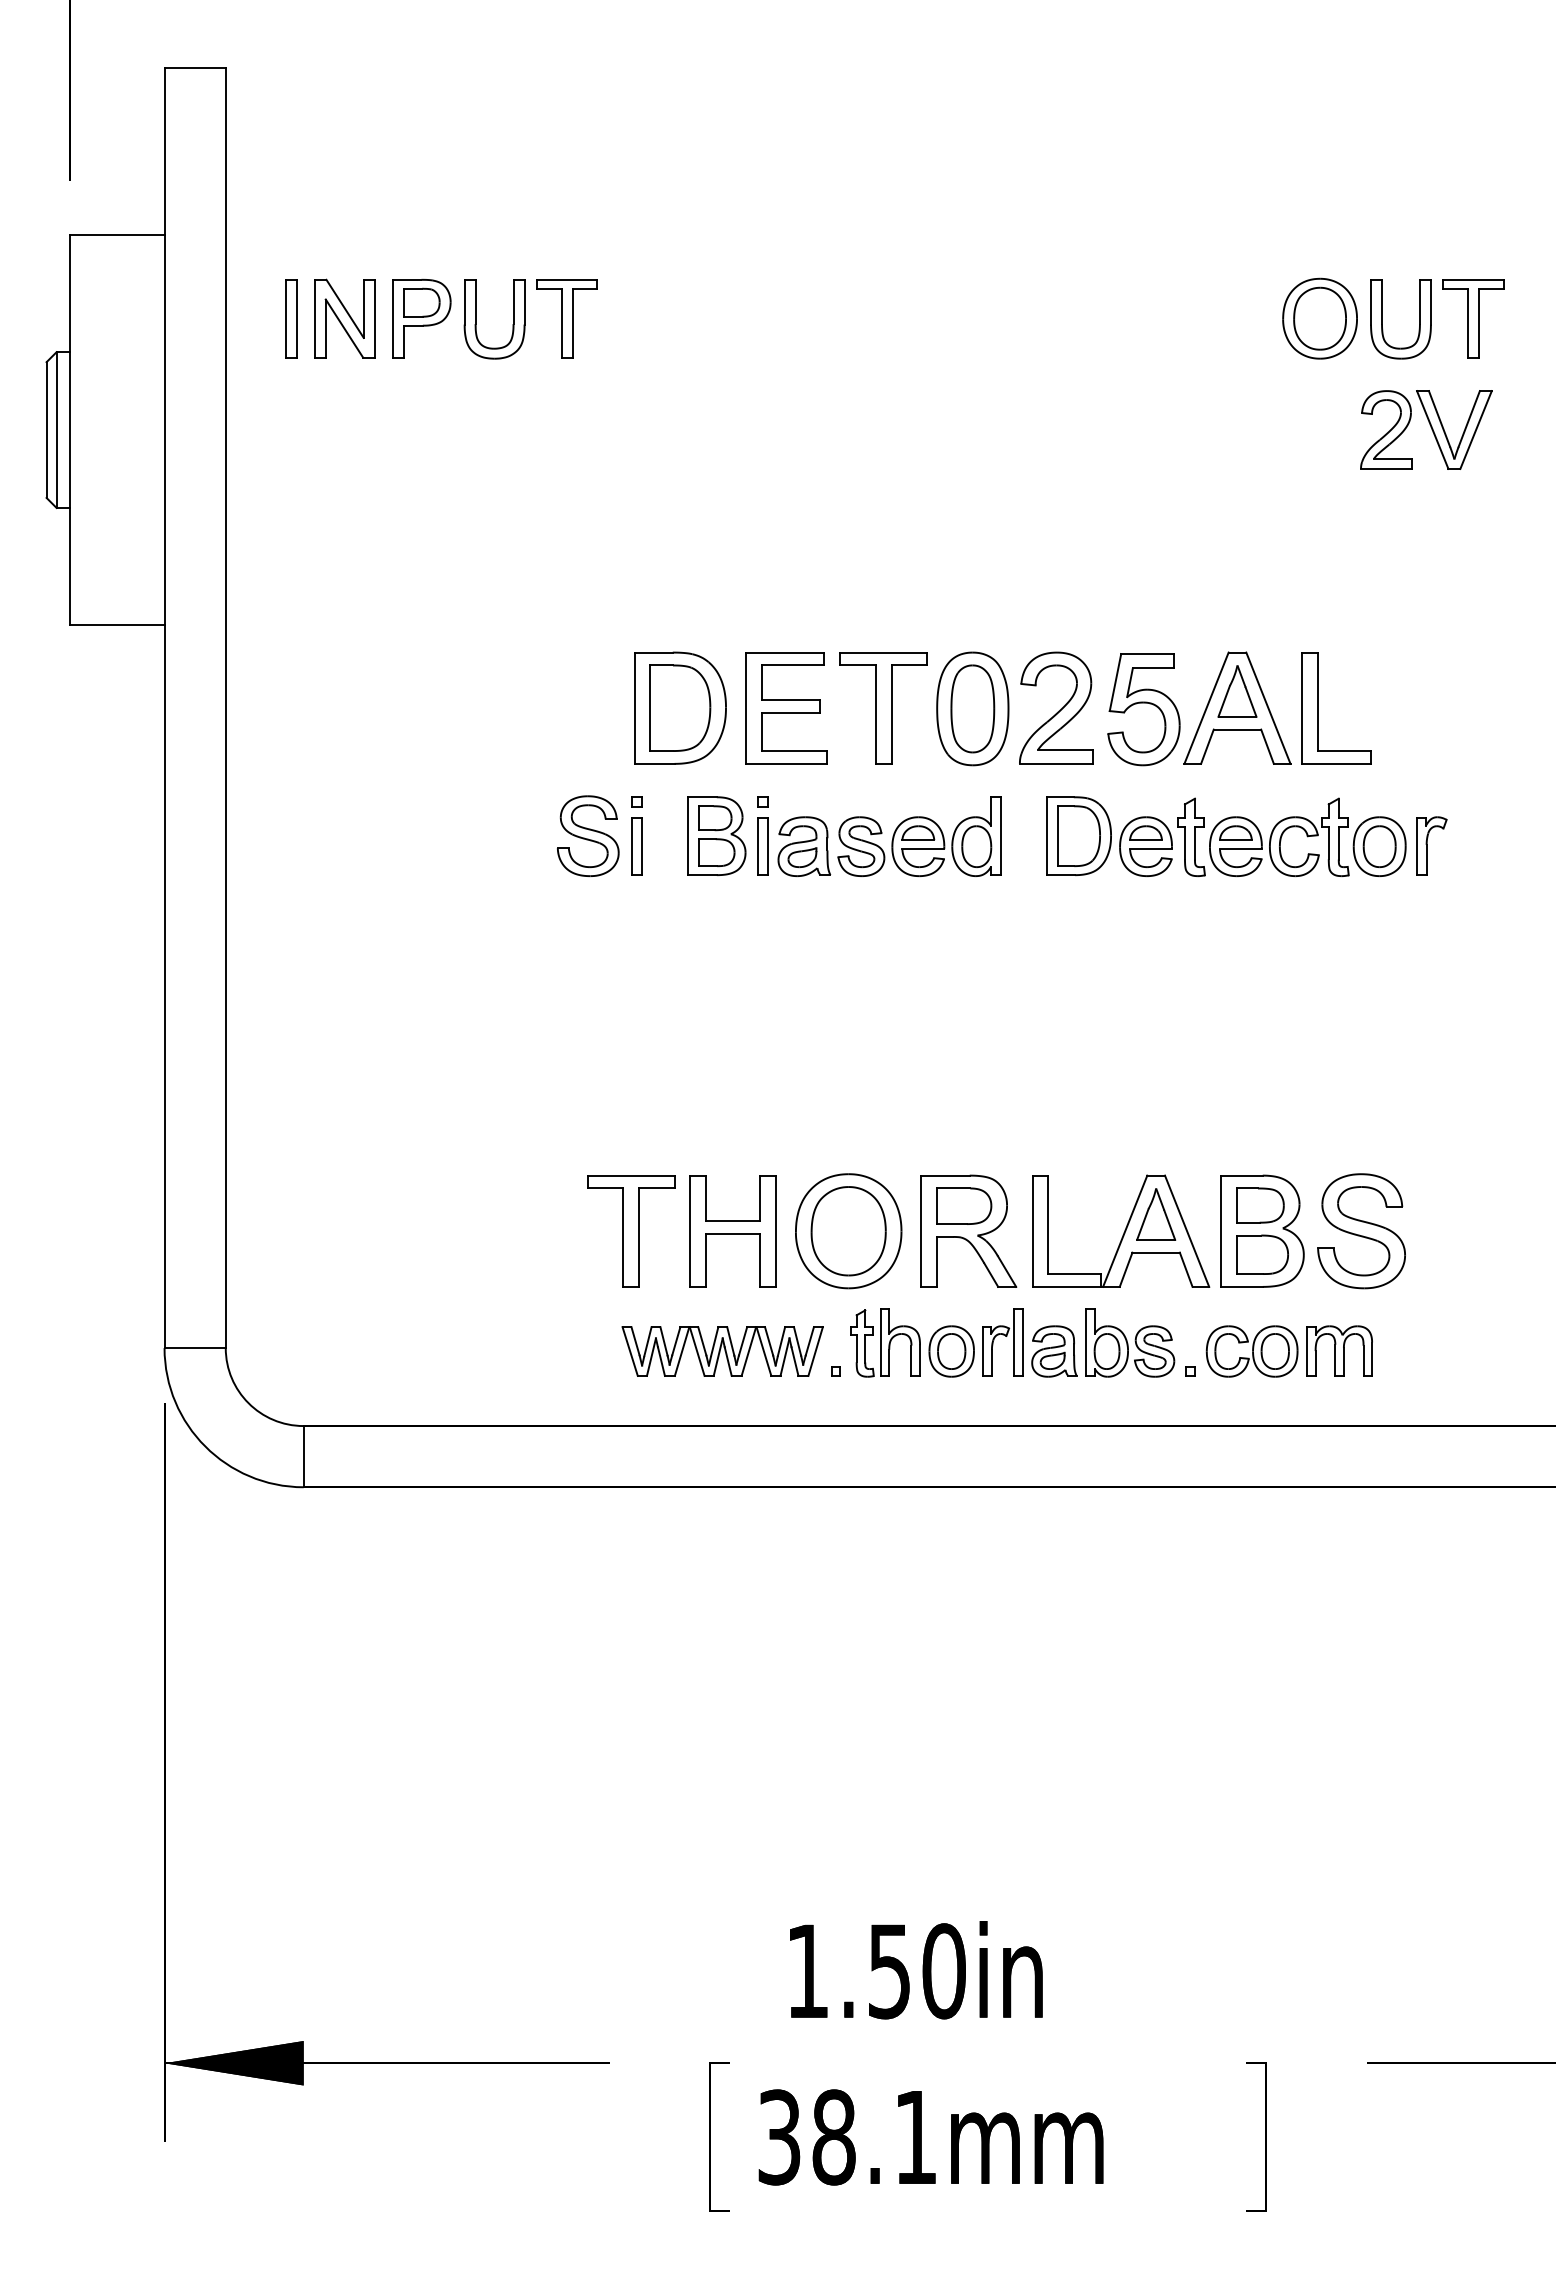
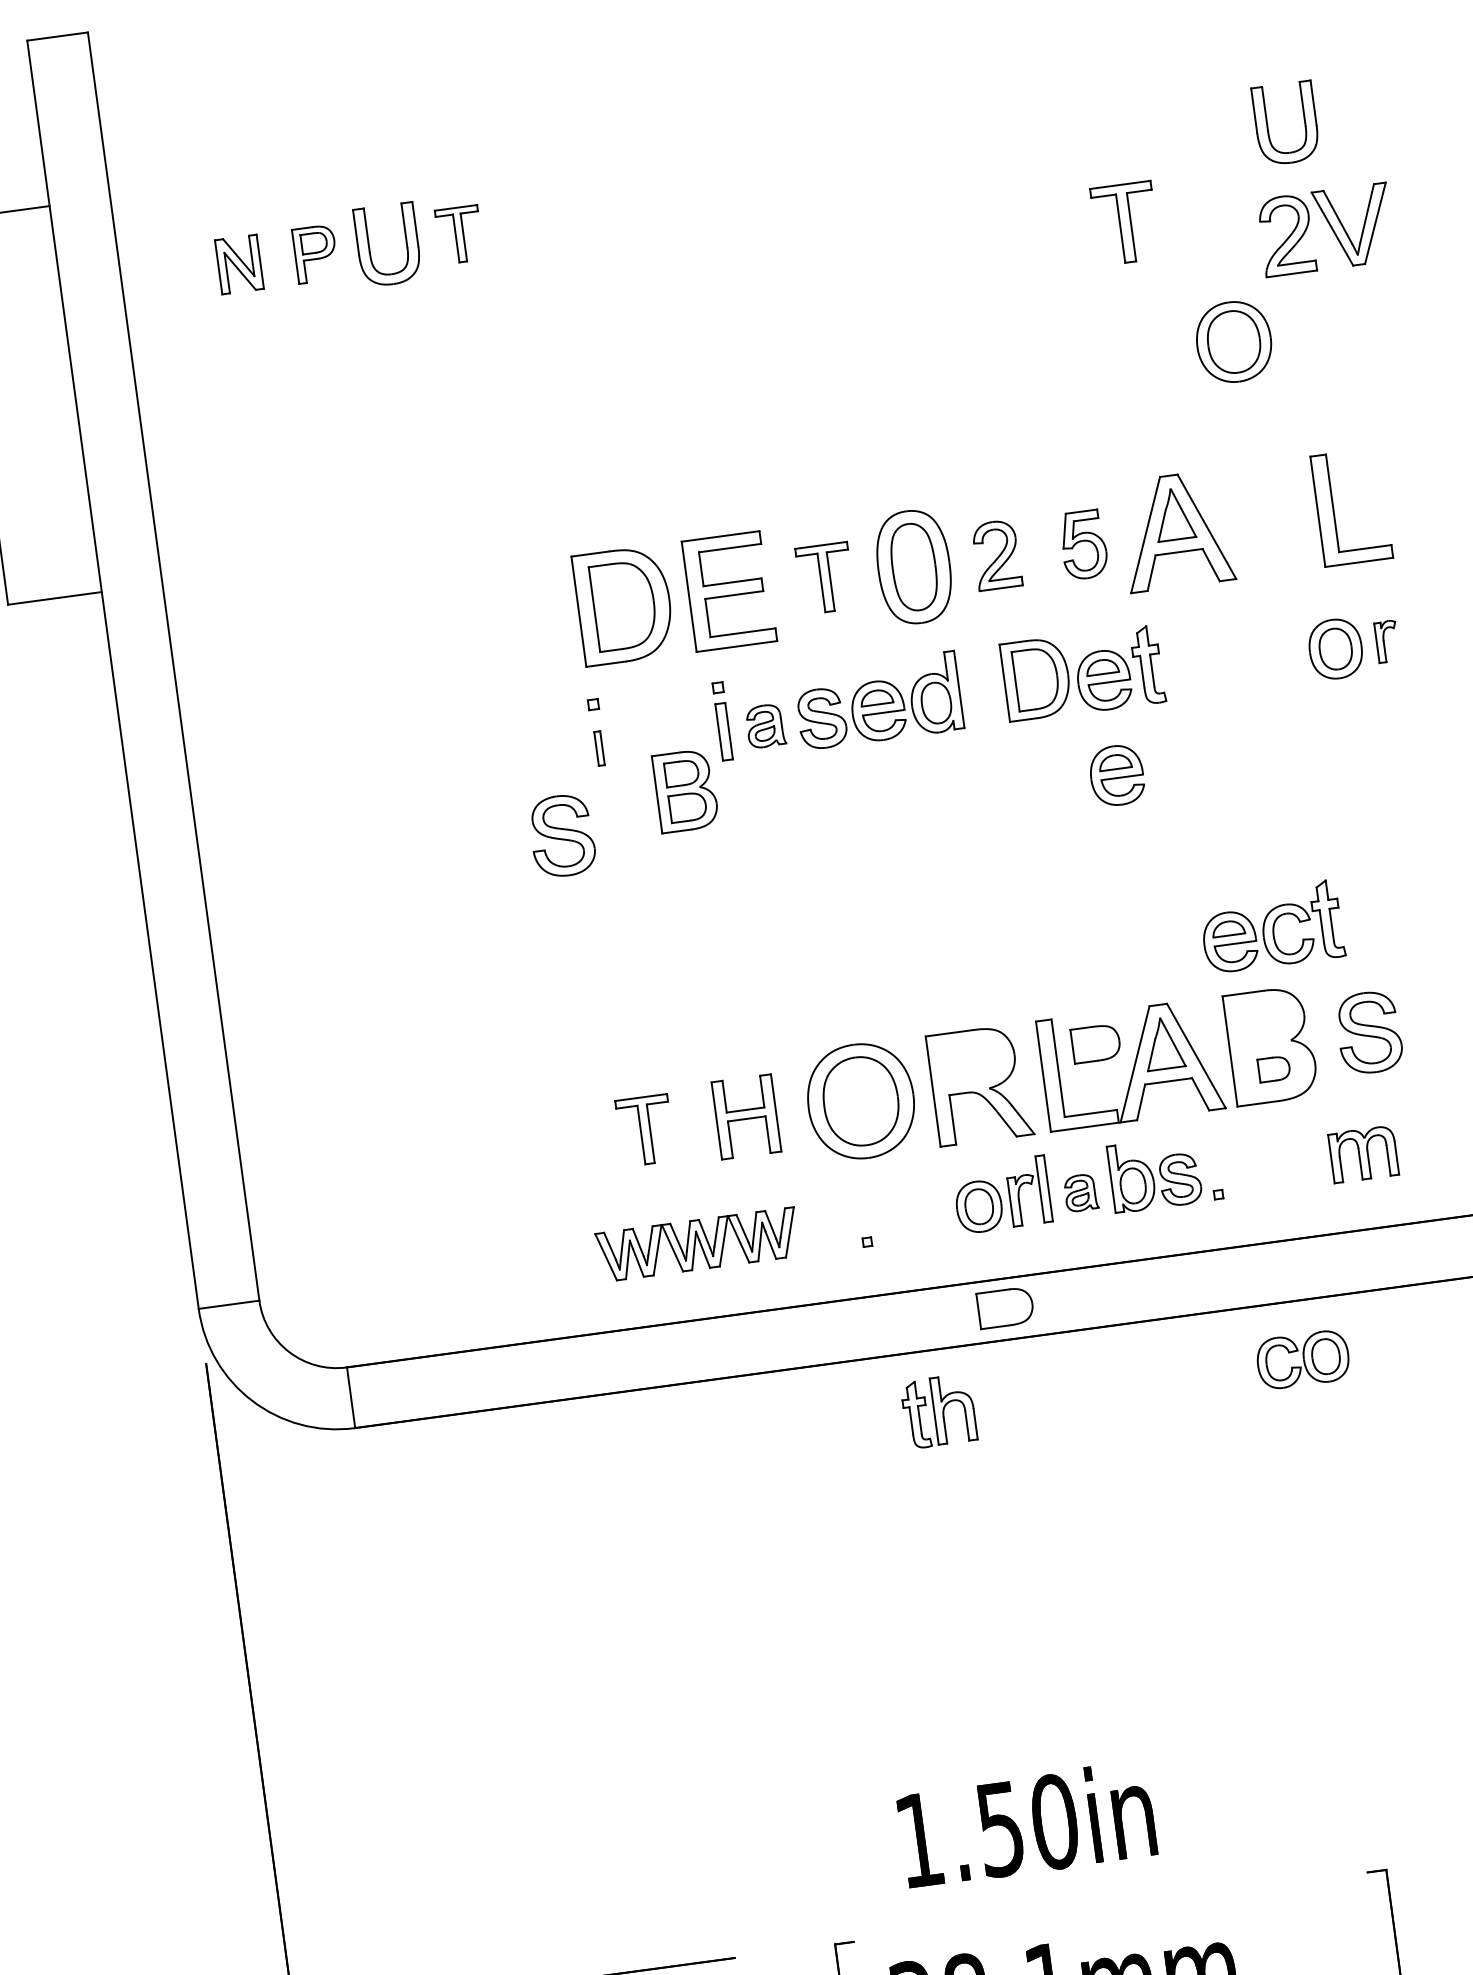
part: (291, 318) -> (186, 271), removed
part: (344, 318) -> (239, 264), size x0.7
part: (421, 318) -> (315, 254), size x0.7
part: (566, 318) -> (459, 234), size x0.7
part: (1319, 318) -> (1233, 341), moved
part: (1473, 318) -> (1125, 223), moved
part: (1056, 707) -> (996, 554), size x0.6
part: (883, 708) -> (825, 578), size x0.6
part: (1318, 708) -> (1333, 509), moved
part: (1143, 709) -> (1083, 544), size x0.6
part: (588, 835) -> (562, 835), moved
part: (716, 835) -> (685, 790), moved
part: (1279, 836) -> (1272, 925), moved
part: (1431, 845) -> (1386, 641), size x0.7
part: (636, 846) -> (599, 748), size x0.6
part: (804, 846) -> (765, 726), size x0.7
part: (1145, 942) -> (1116, 775), added
part: (964, 1205) -> (1005, 1307), moved
part: (1260, 1205) -> (1096, 1043), moved
part: (631, 1231) -> (645, 1130), size x0.6
part: (732, 1231) -> (745, 1117), size x0.7
part: (1361, 1231) -> (1369, 1032), size x0.7
part: (1262, 1254) -> (1274, 1068), size x0.6
part: (885, 1342) -> (939, 1410), moved
part: (722, 1351) -> (697, 1244), moved
part: (1054, 1351) -> (1081, 1192), size x0.7
part: (1251, 1351) -> (1302, 1359), moved

